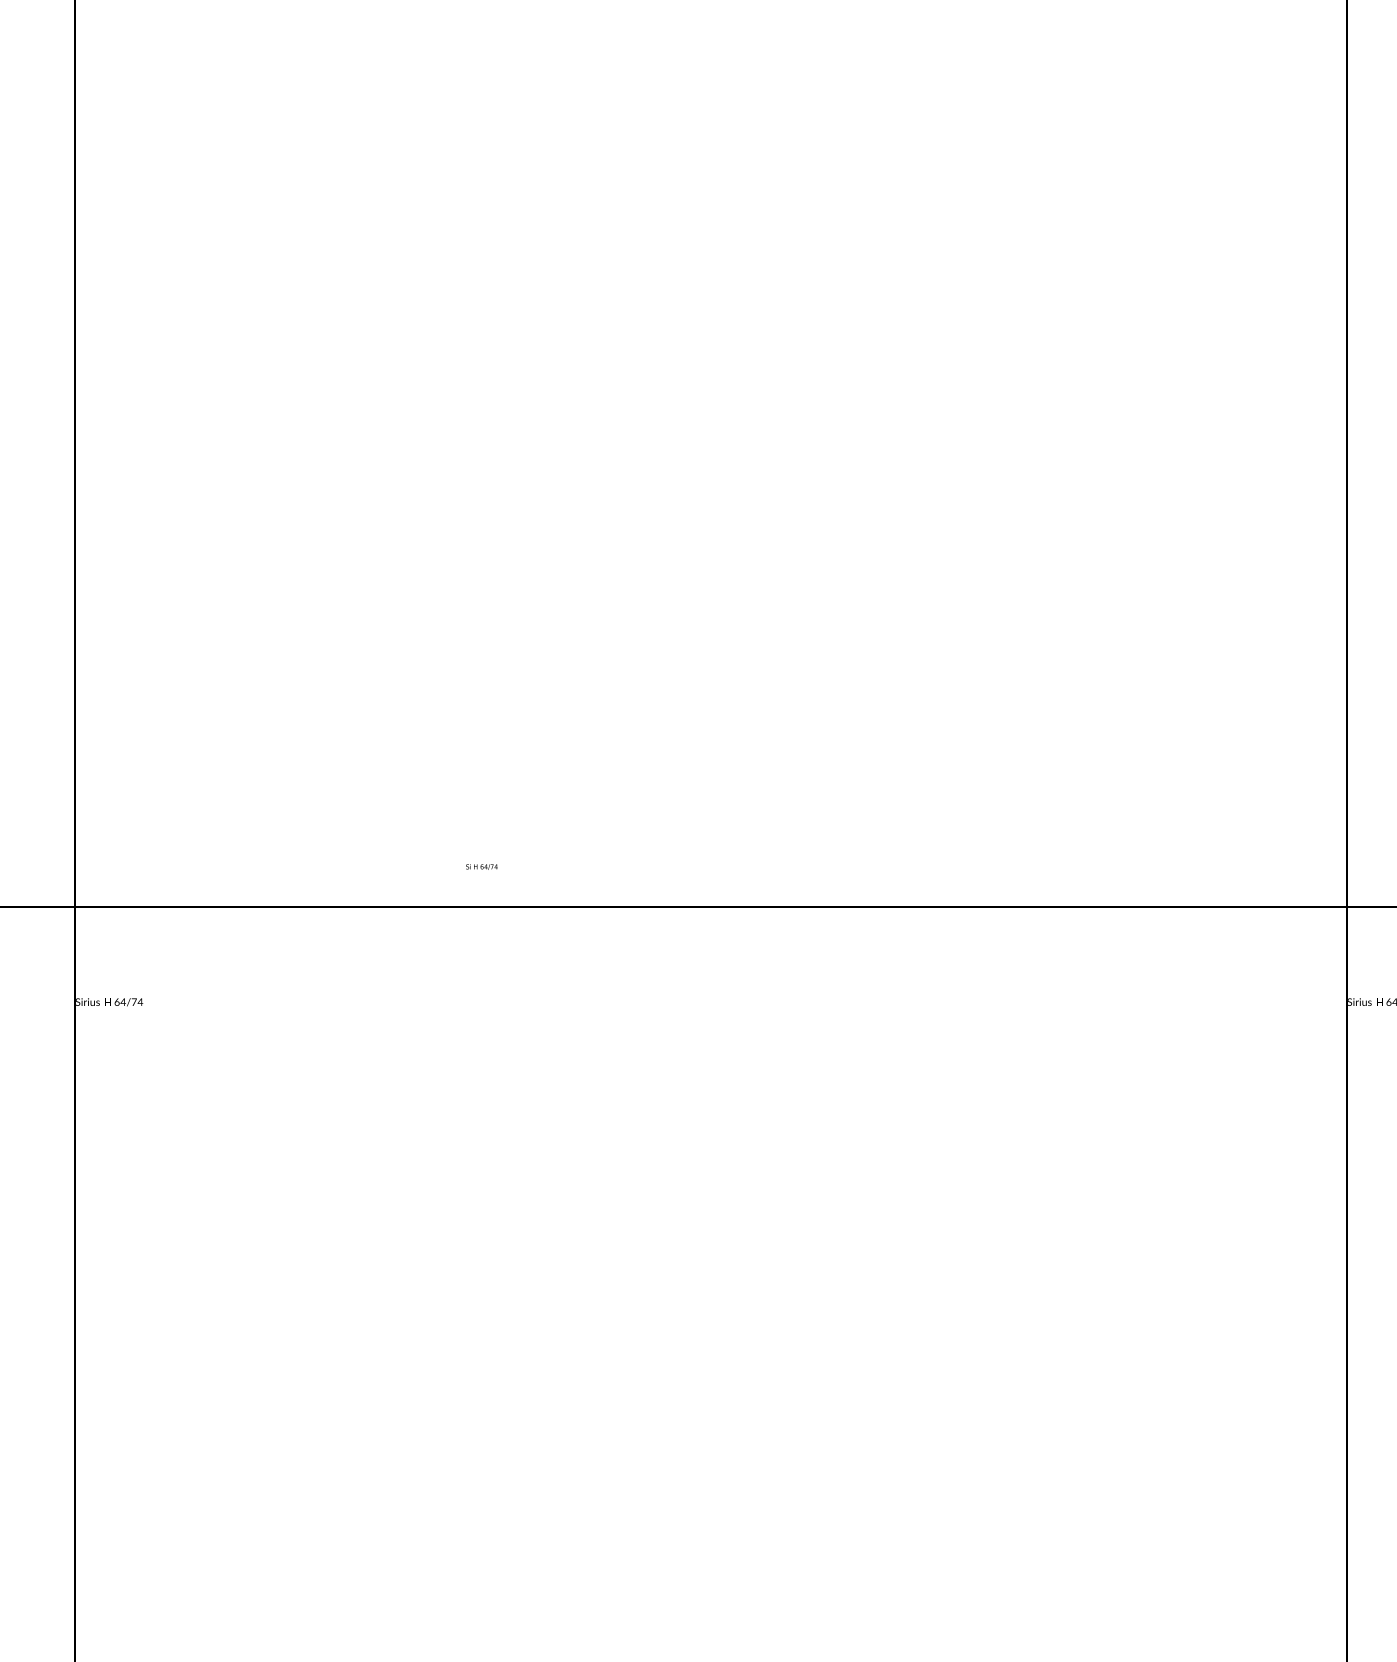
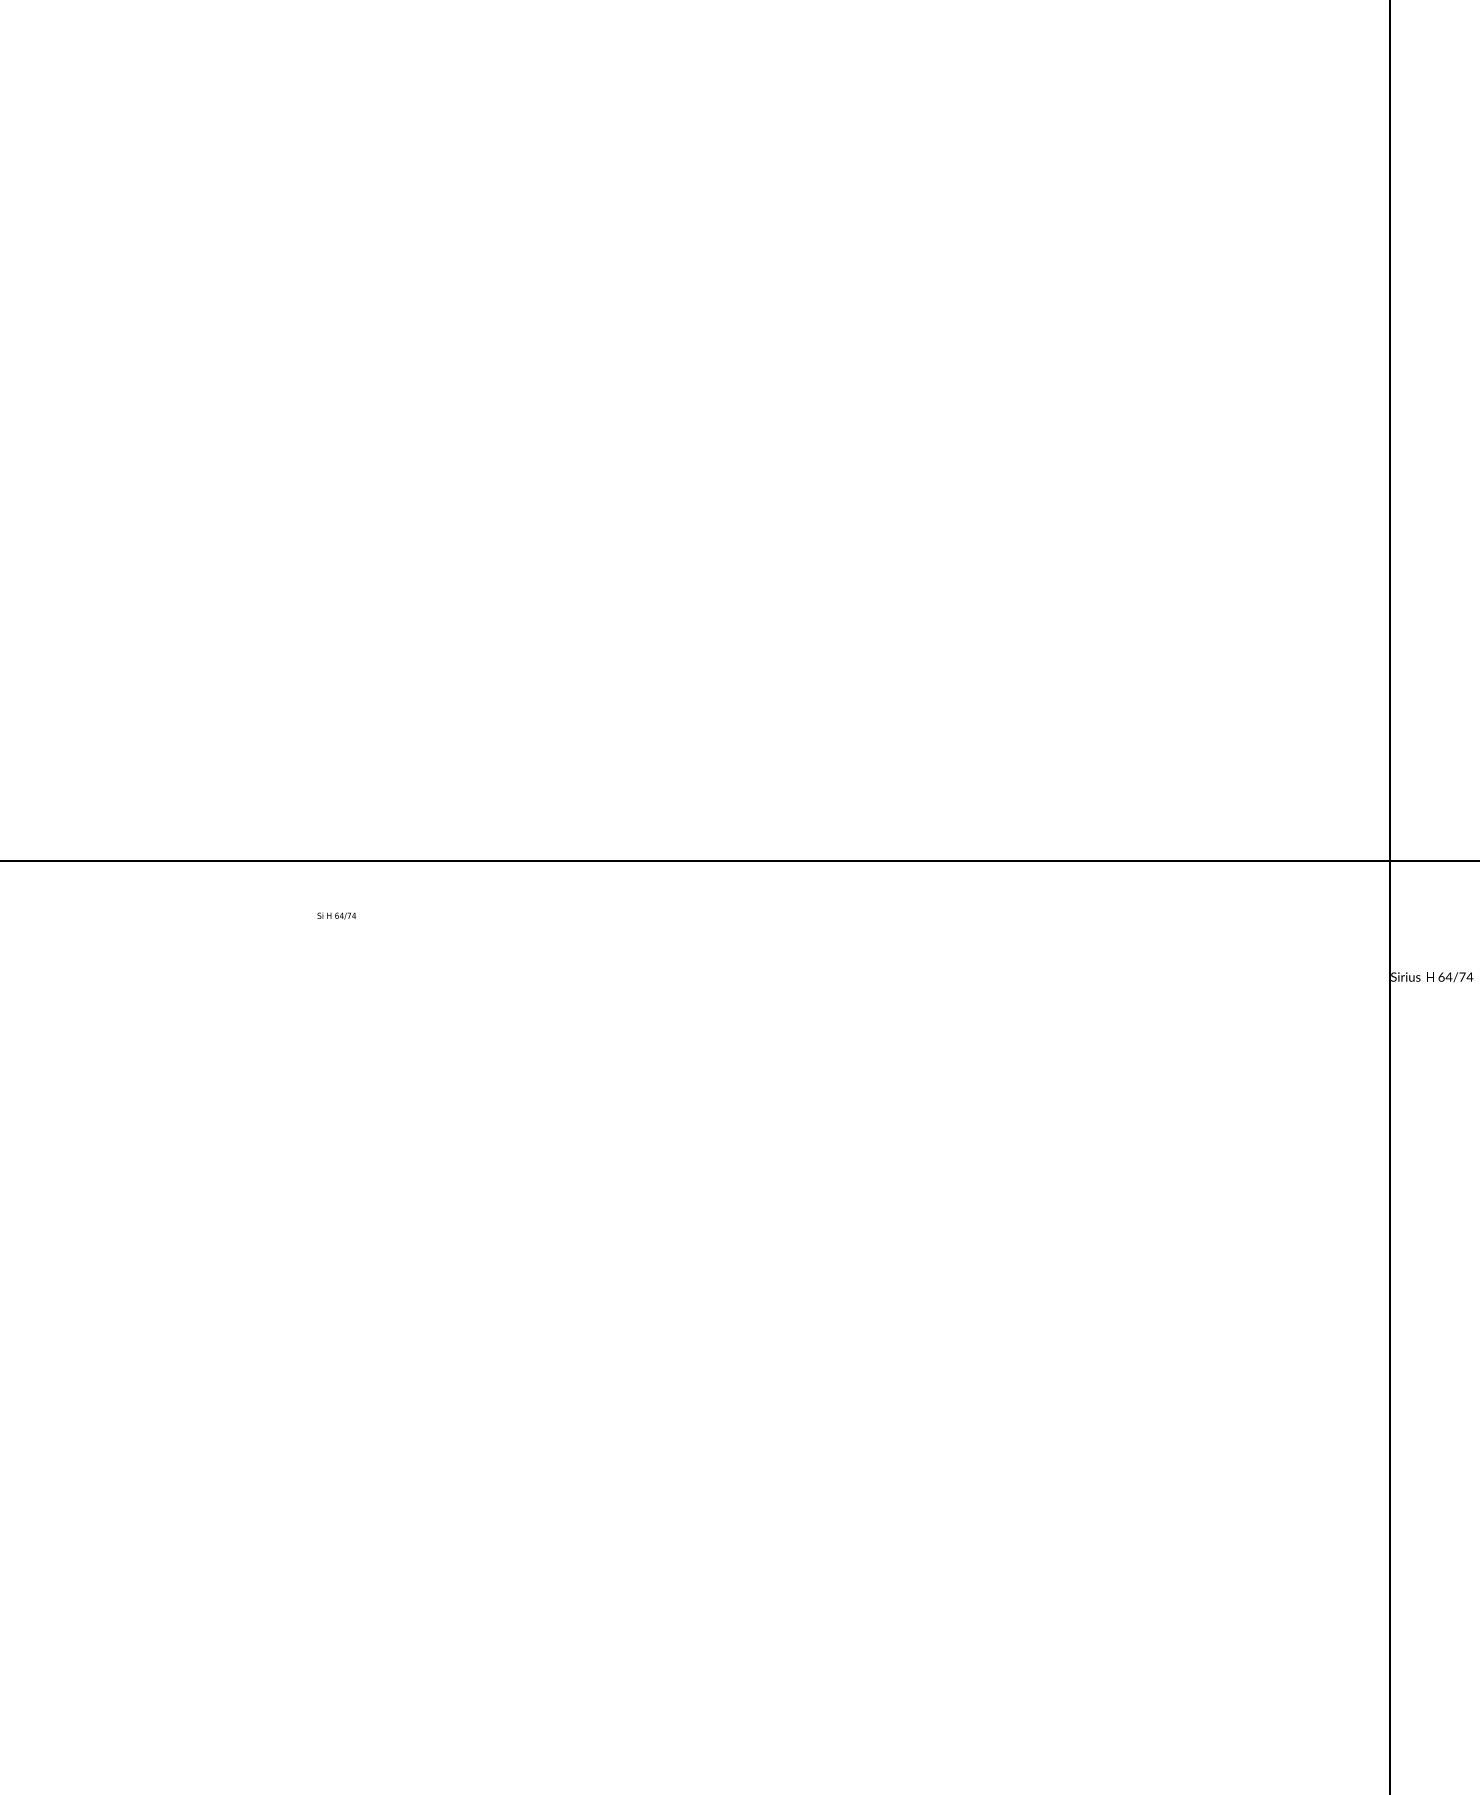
text: (481, 866) -> (336, 915), moved

